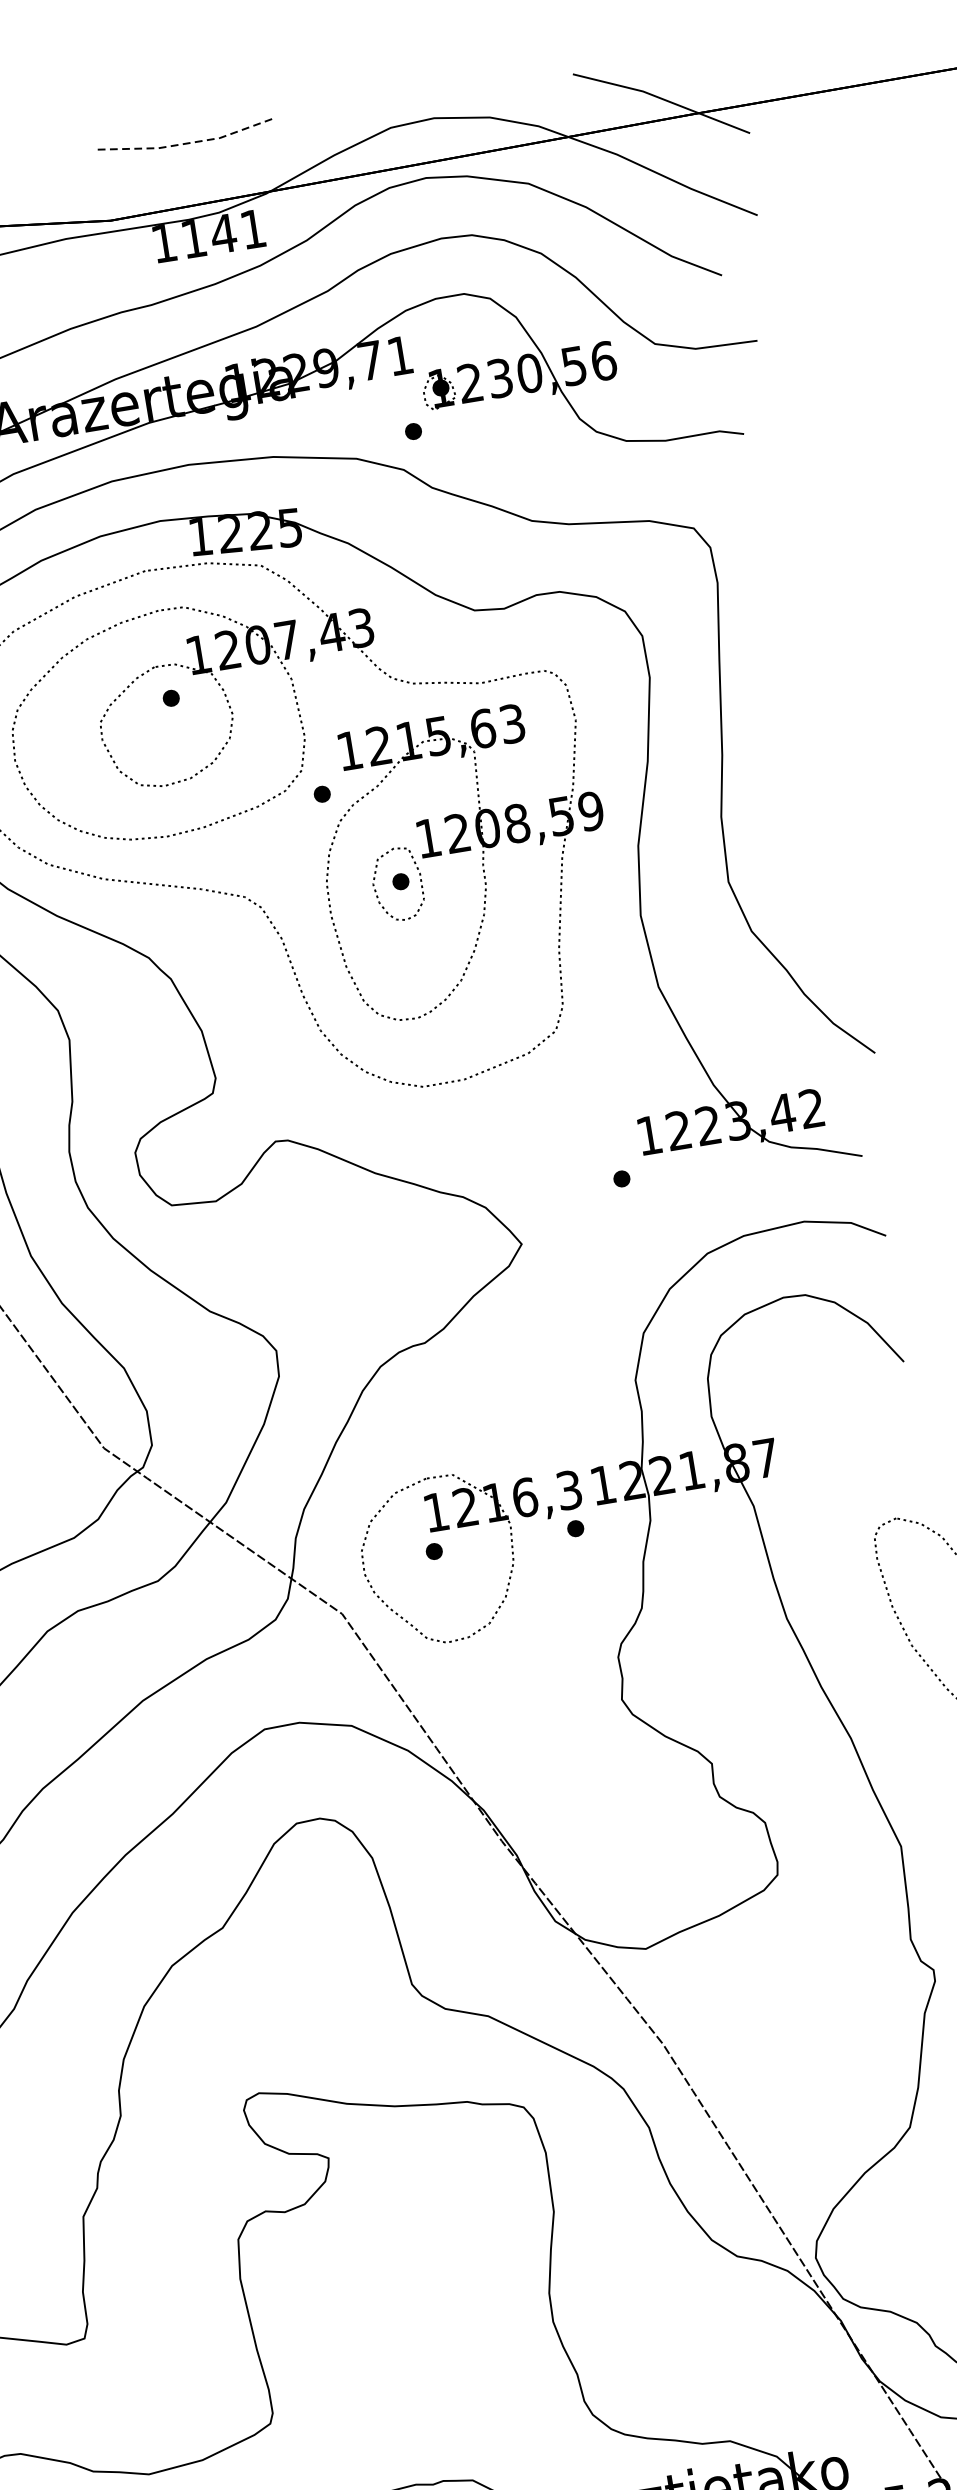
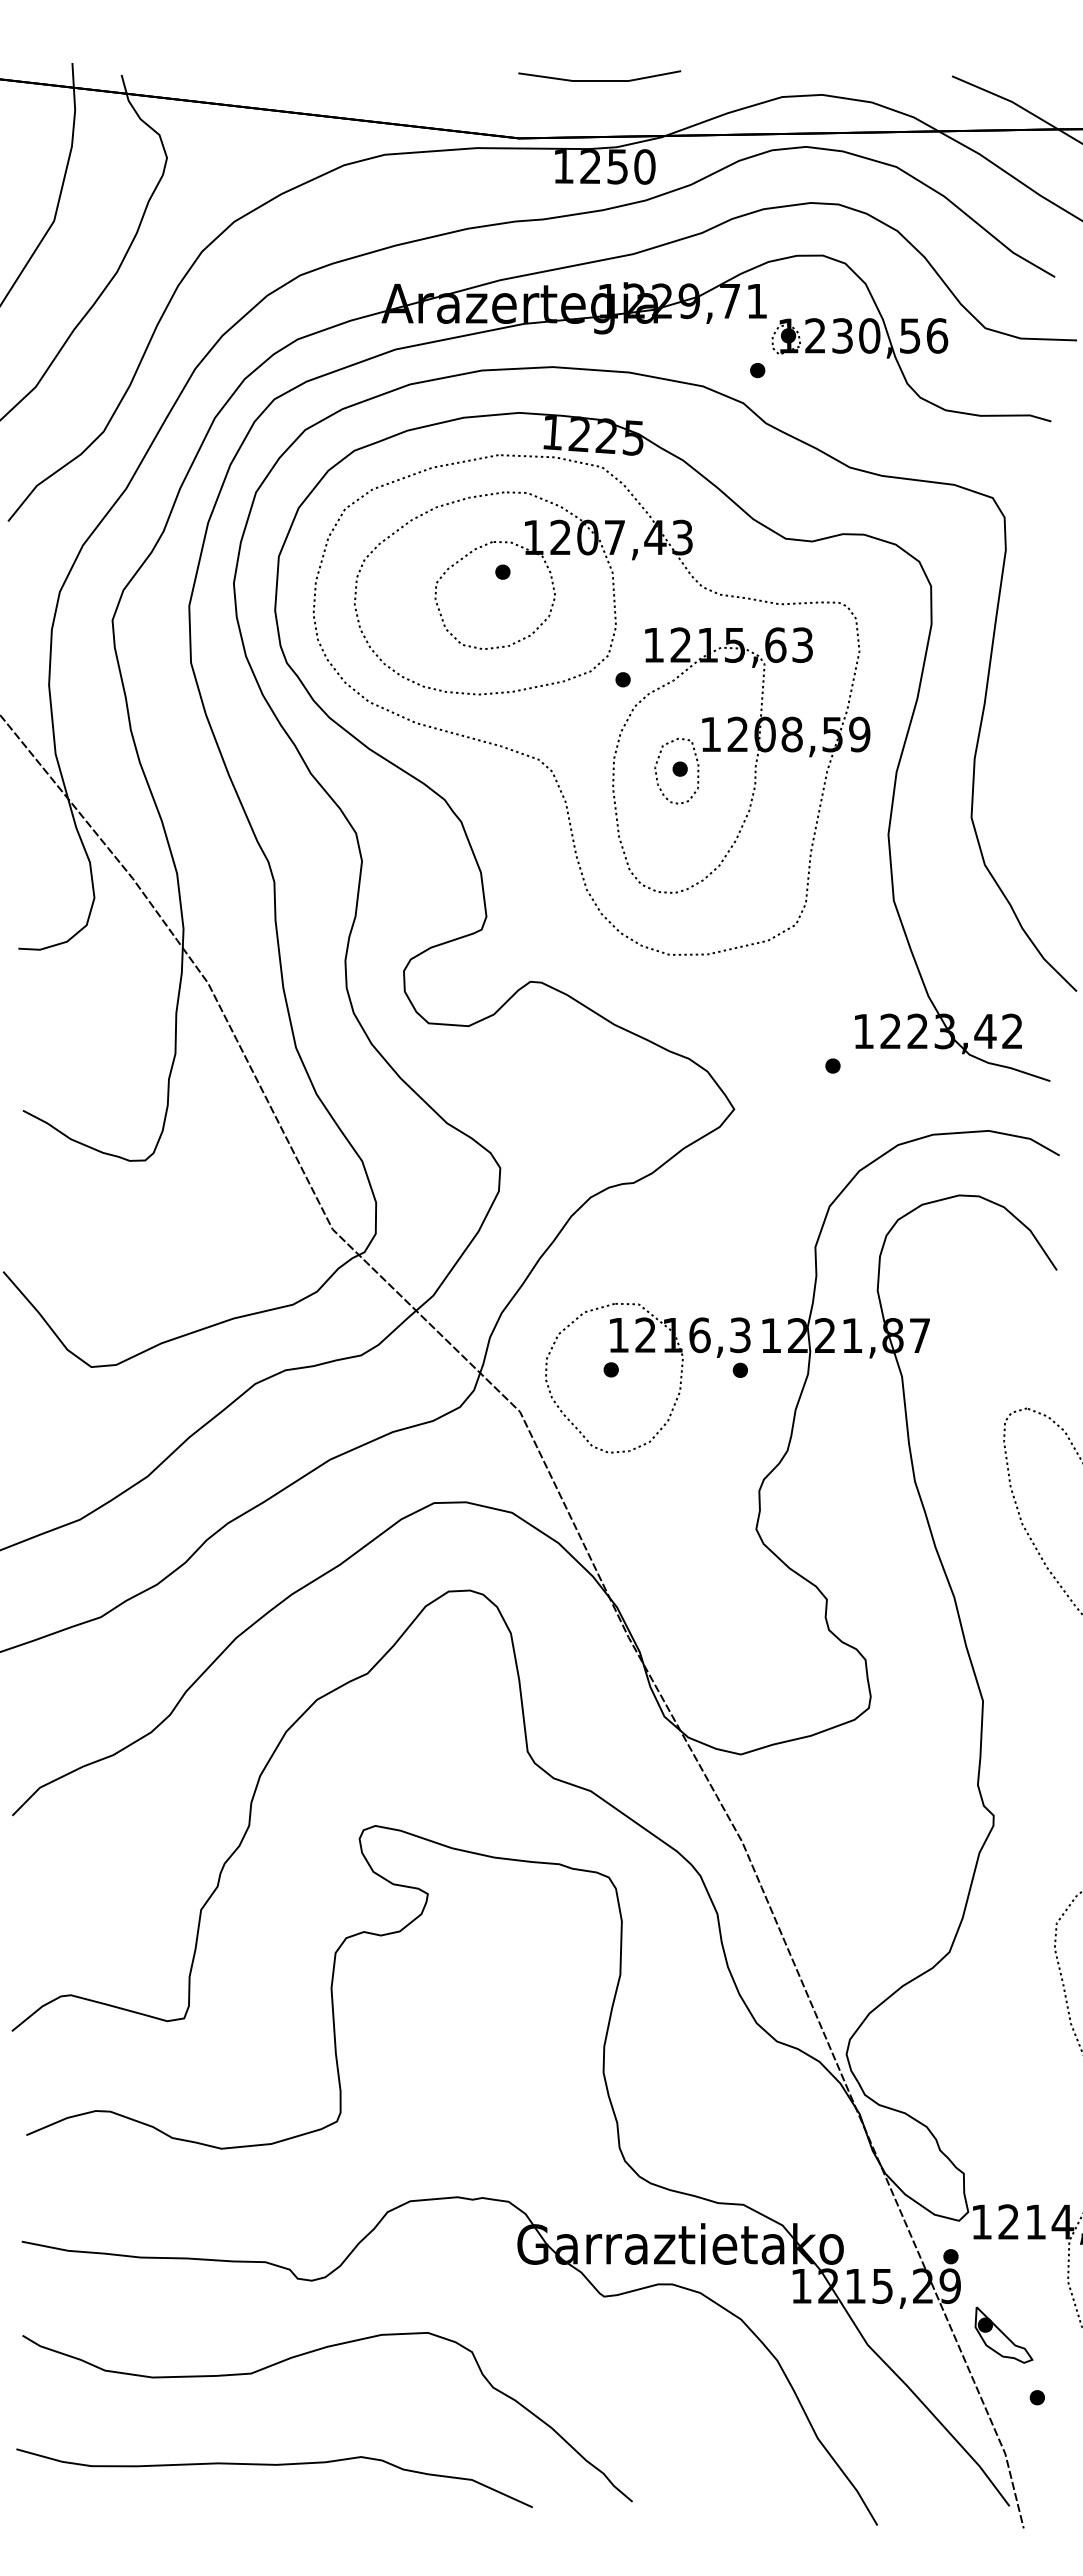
line: (188, 143) -> (599, 81), dashed -> solid
text: (223, 233) -> (617, 166), 1141 -> 1250

